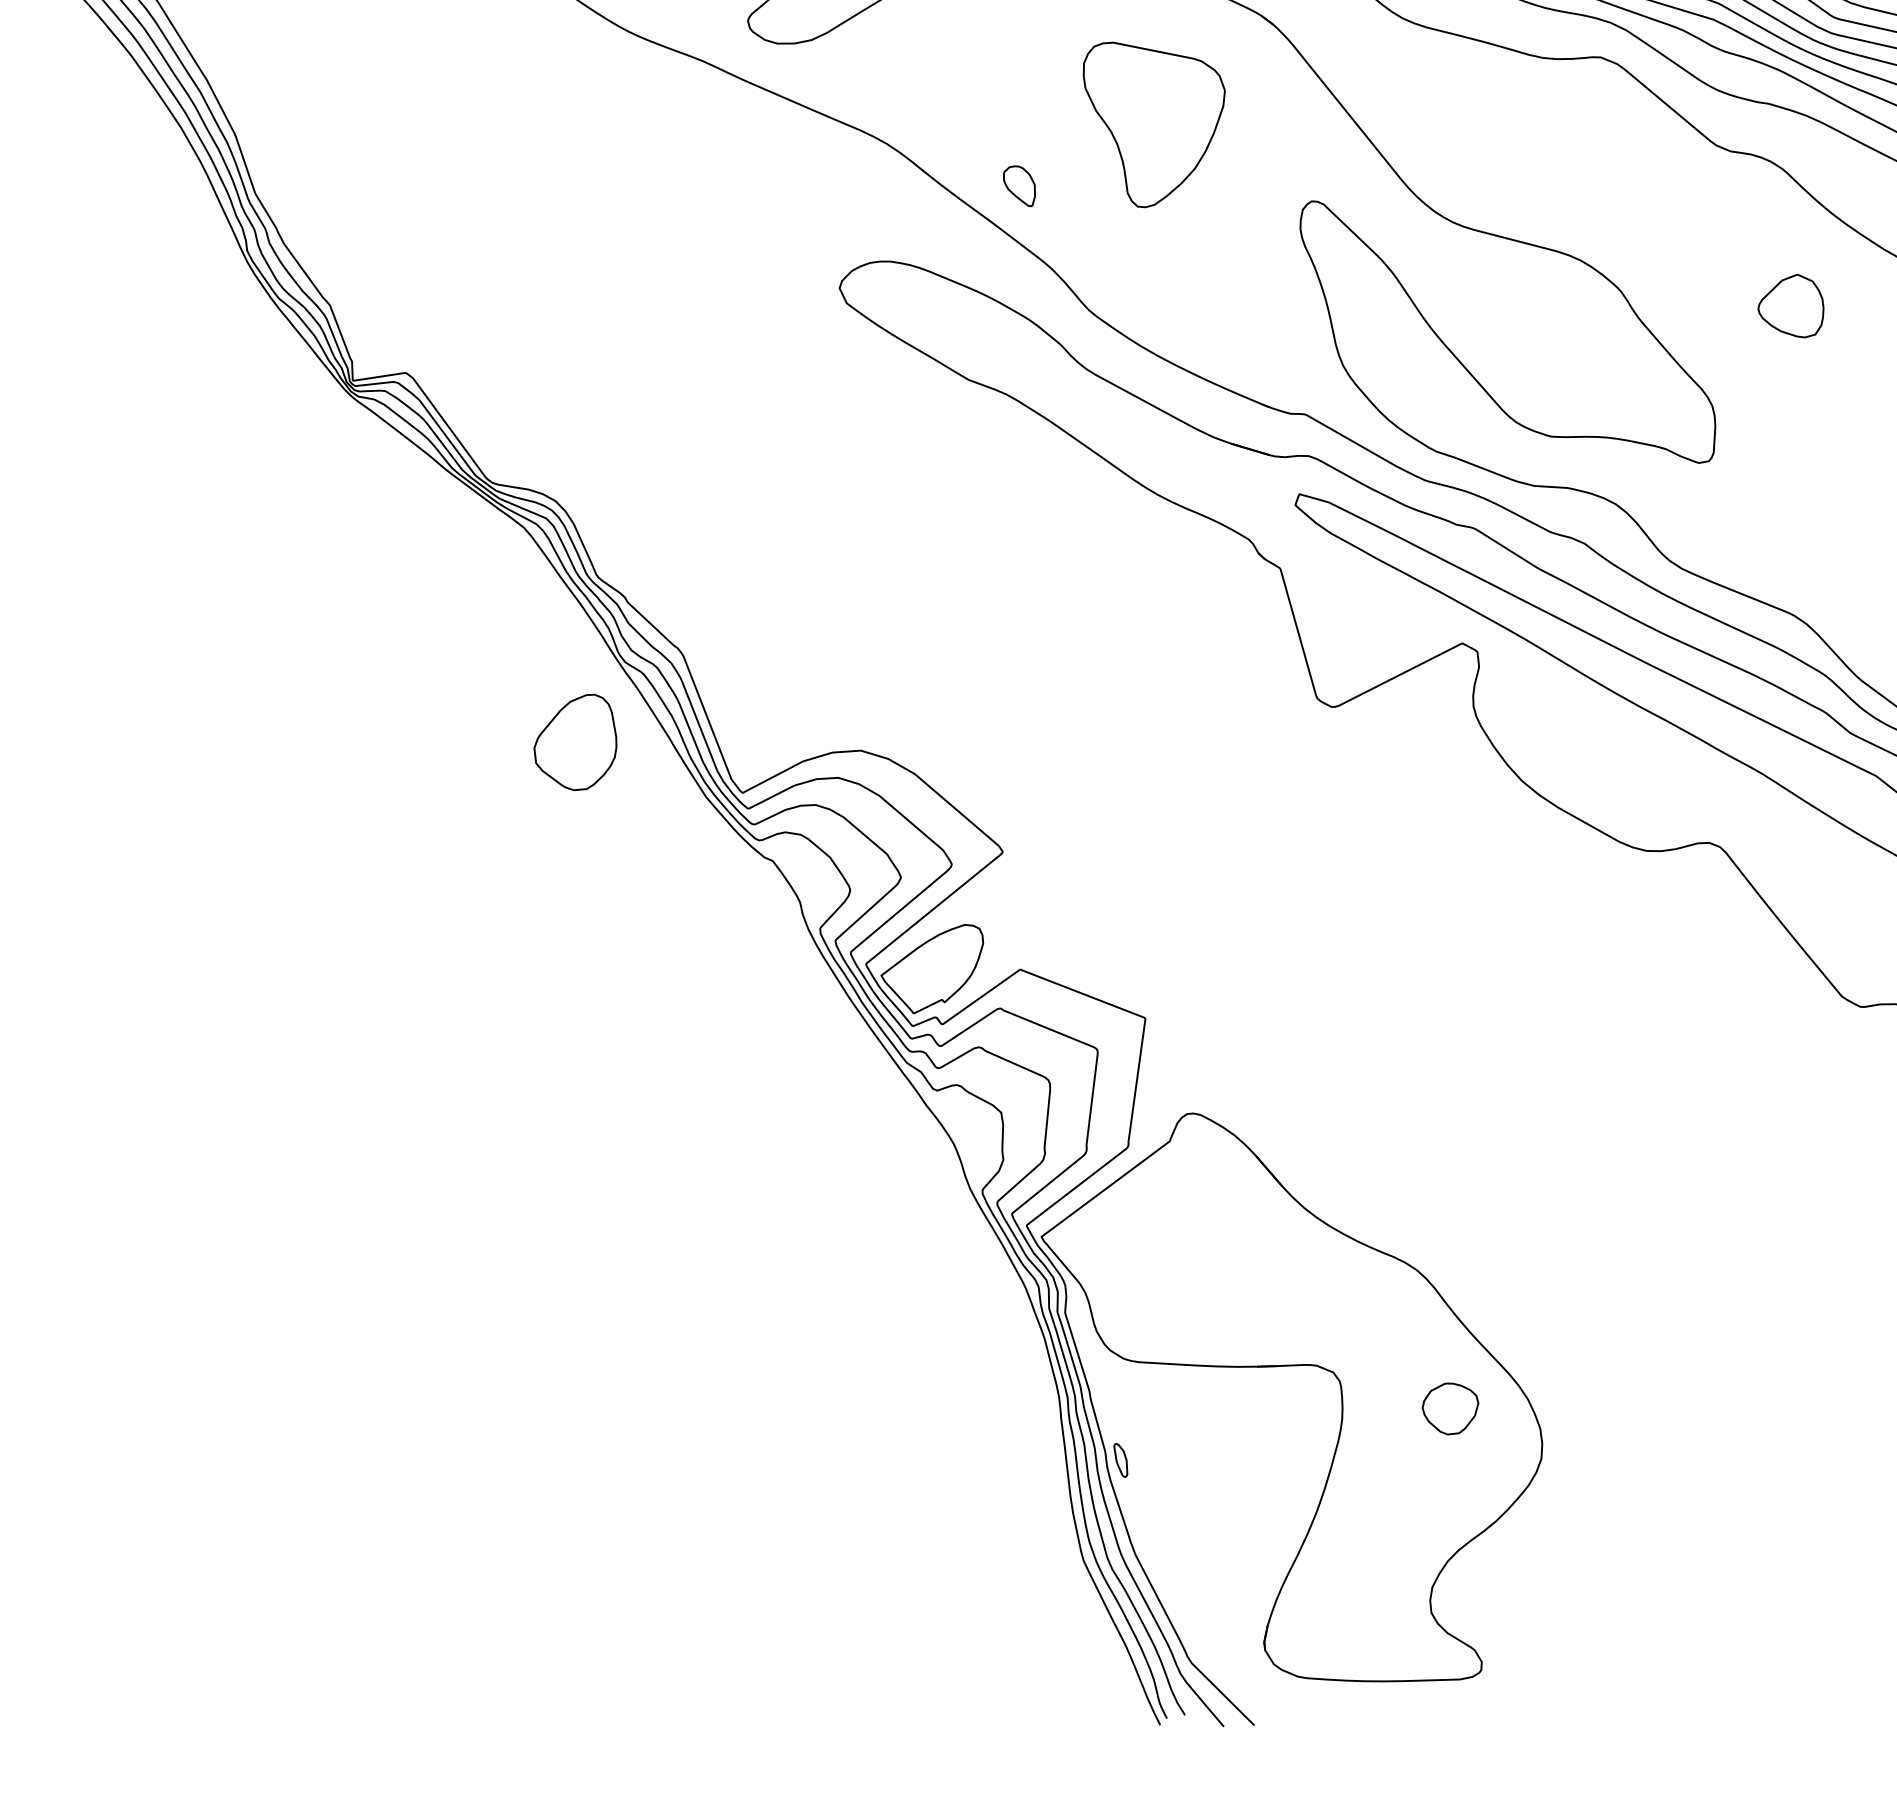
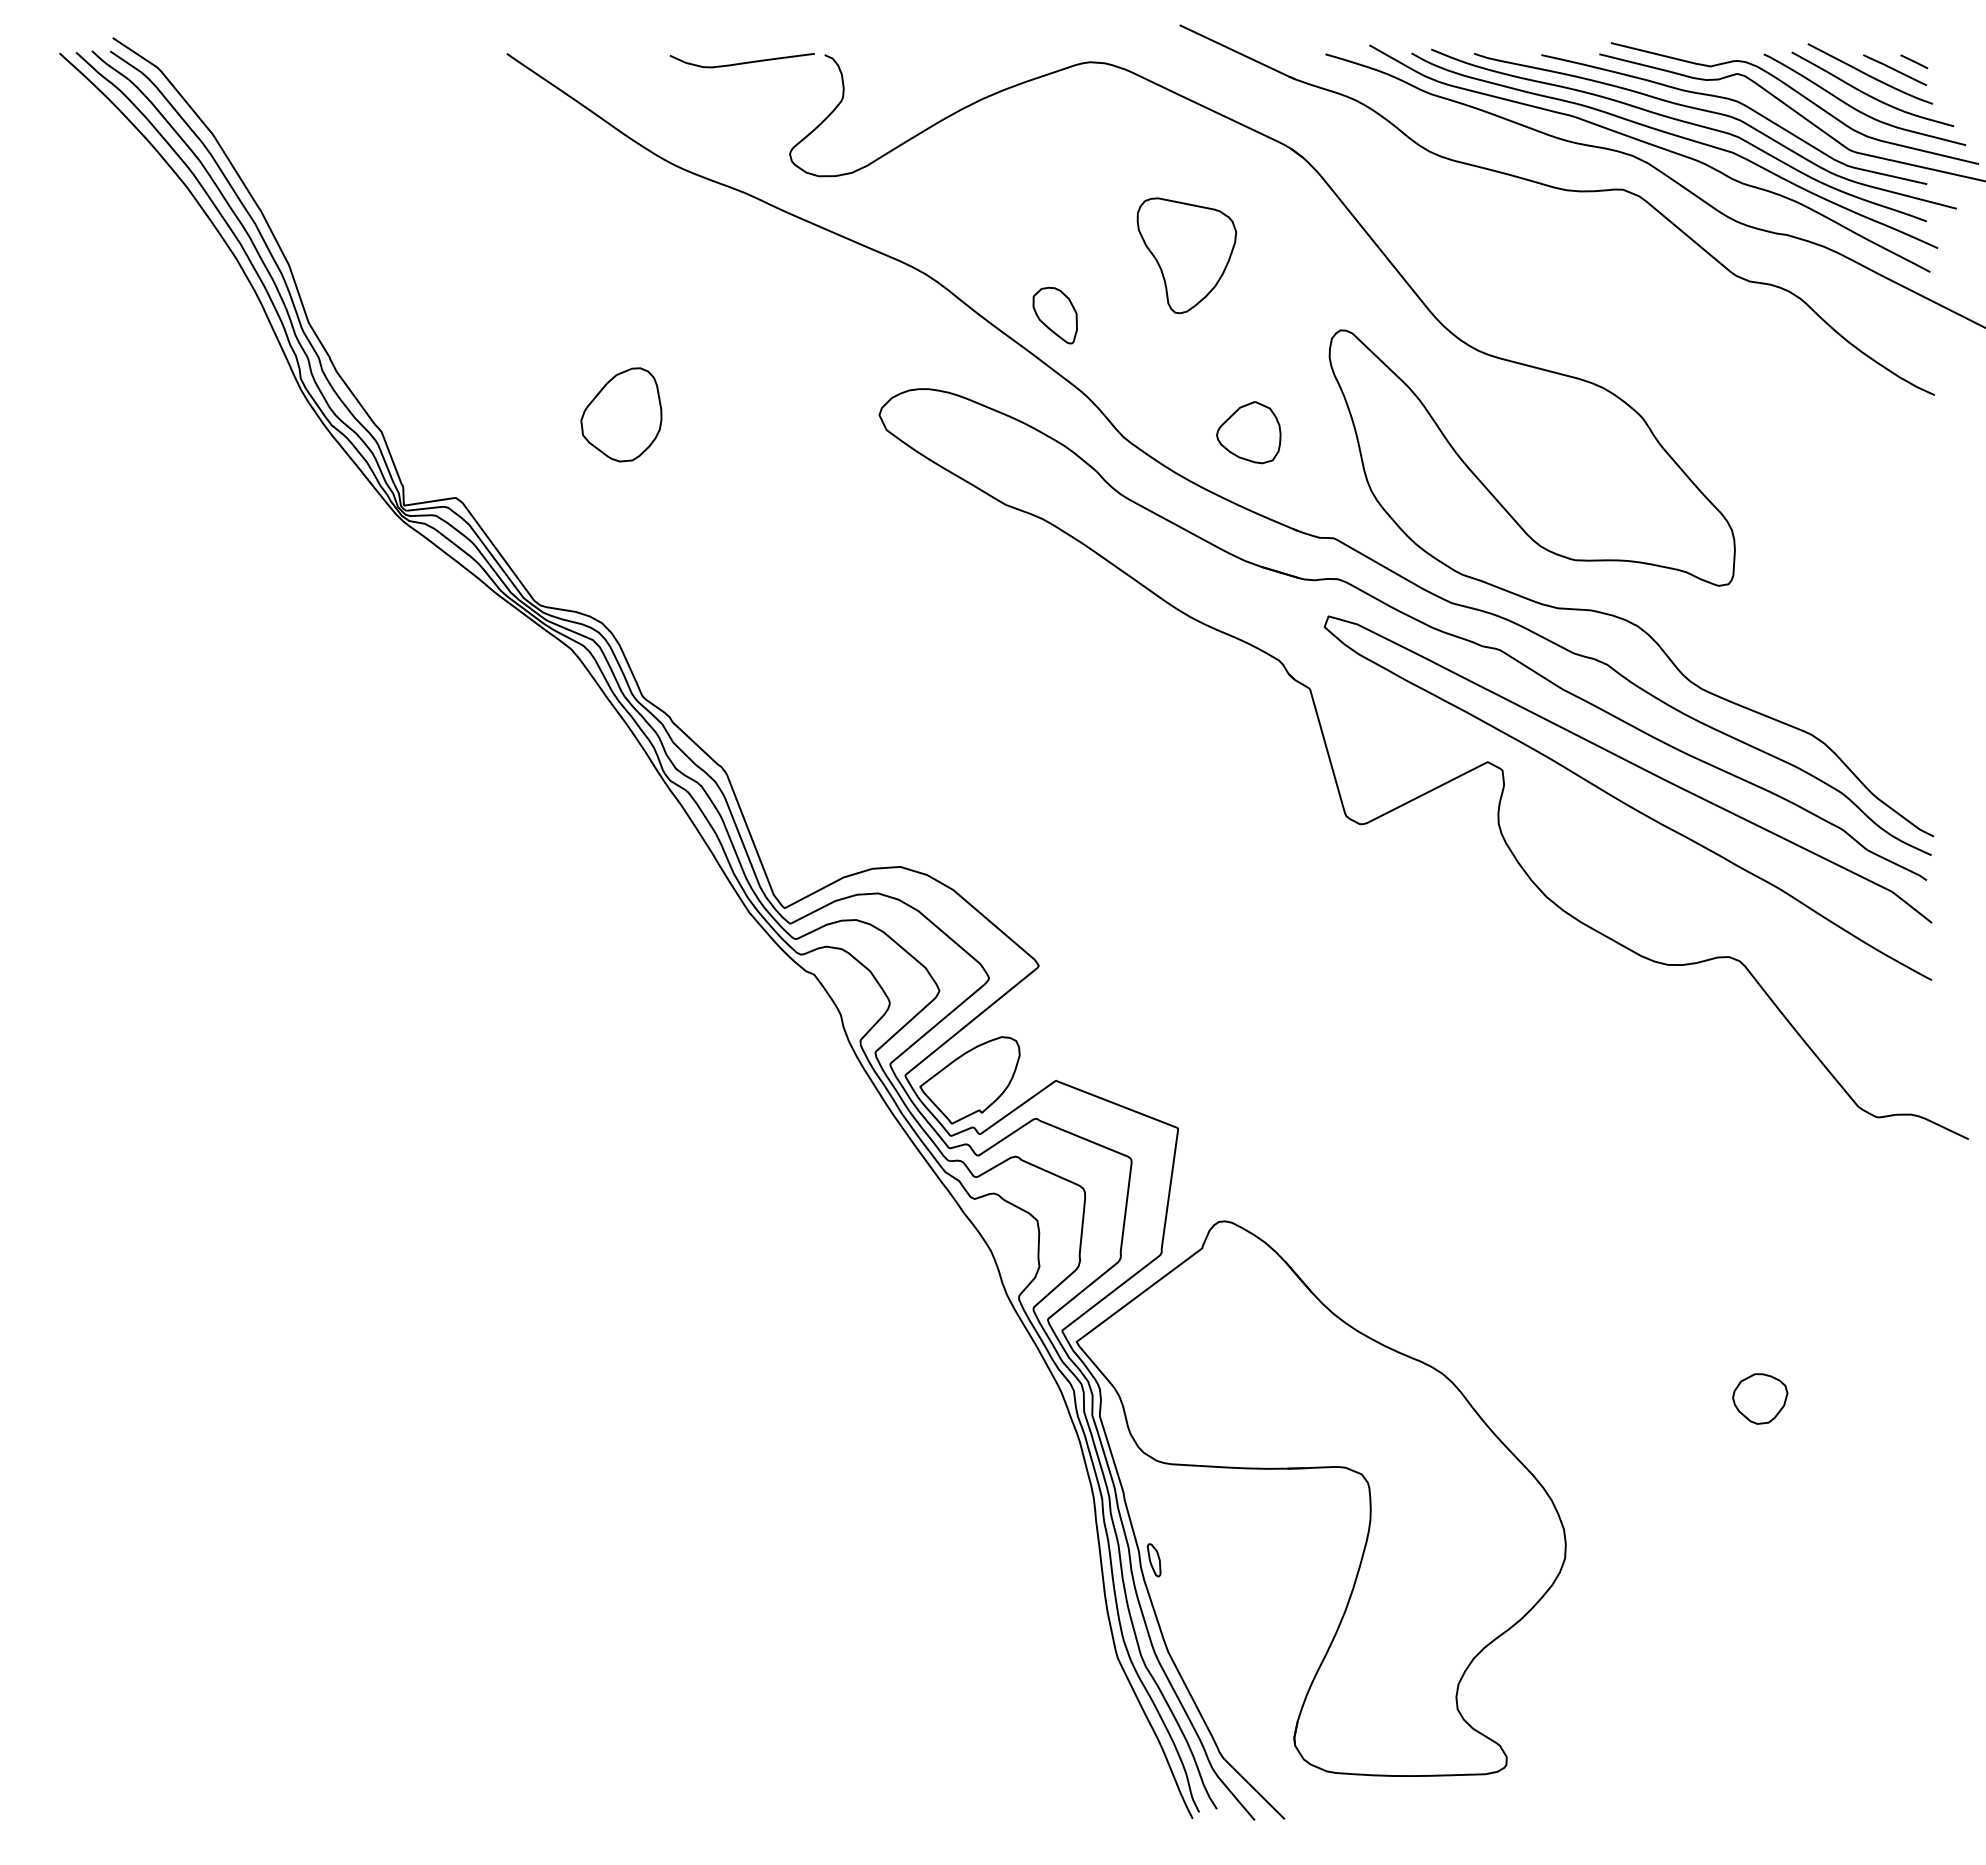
part: (1153, 124) -> (1186, 255), size x0.71
part: (1018, 186) -> (1054, 315), size x1.43
part: (1790, 305) -> (1248, 432), moved
part: (575, 742) -> (621, 414), moved
part: (1450, 1408) -> (1760, 1398), moved

